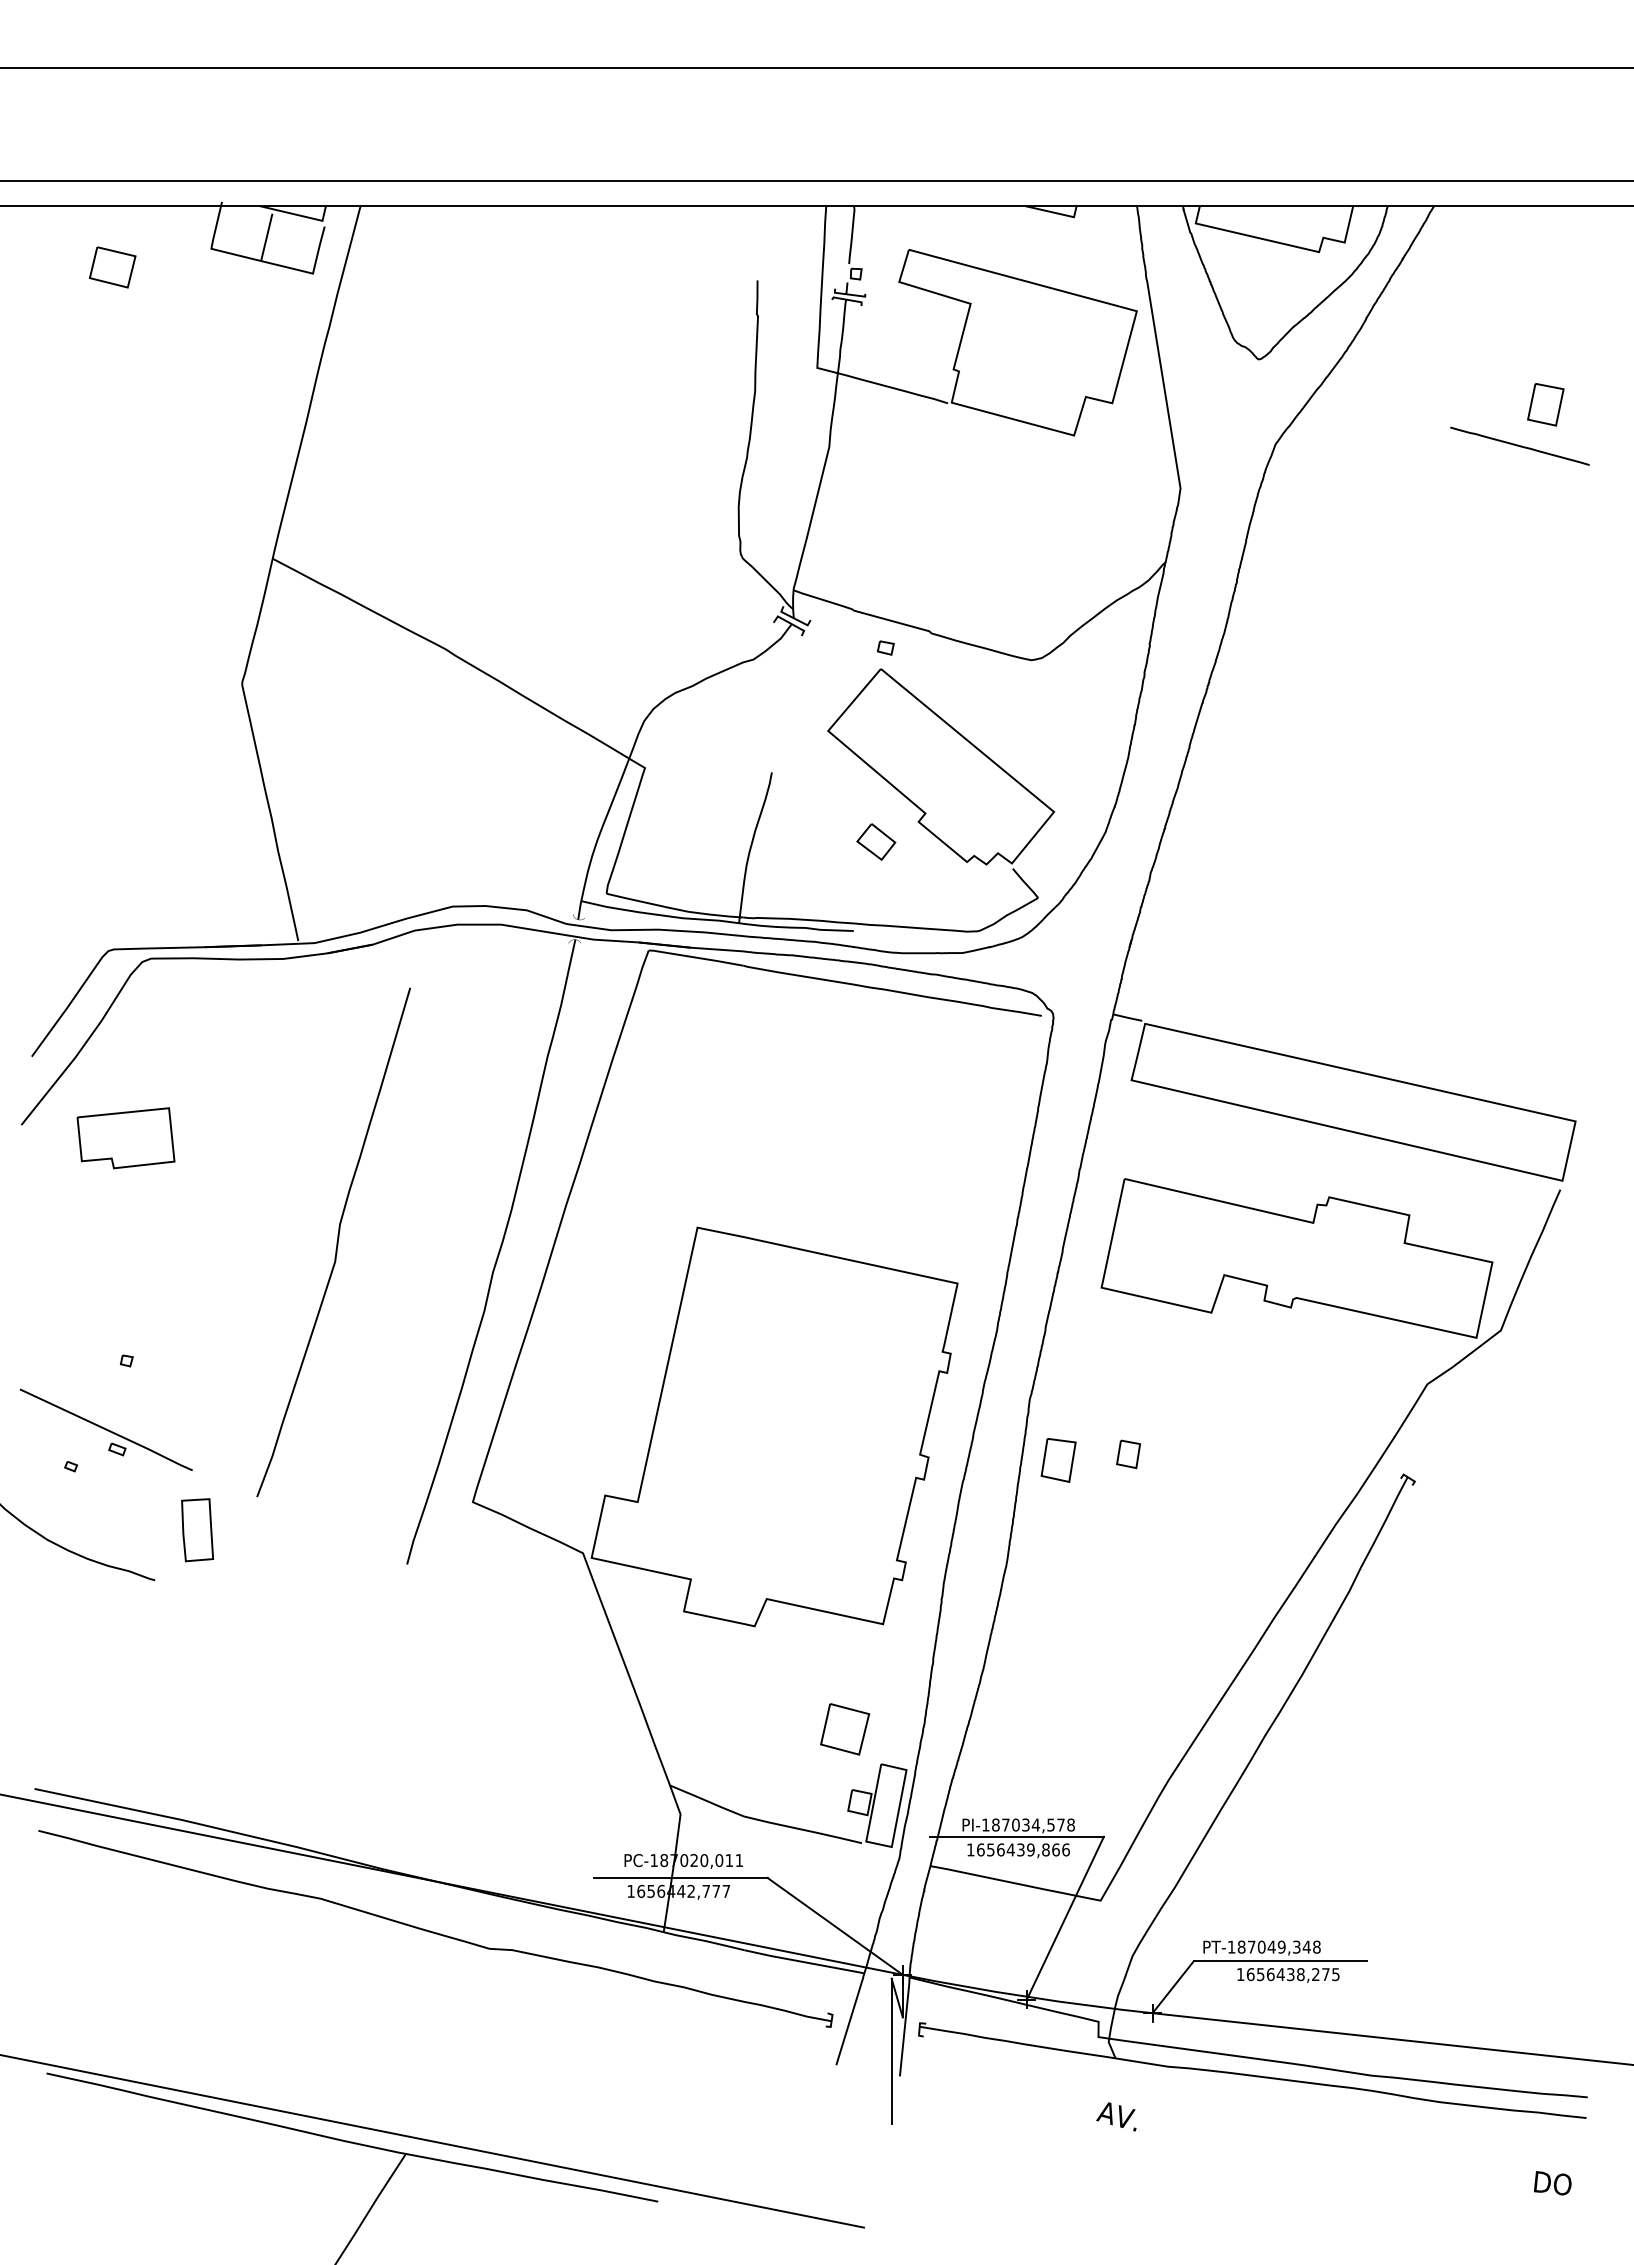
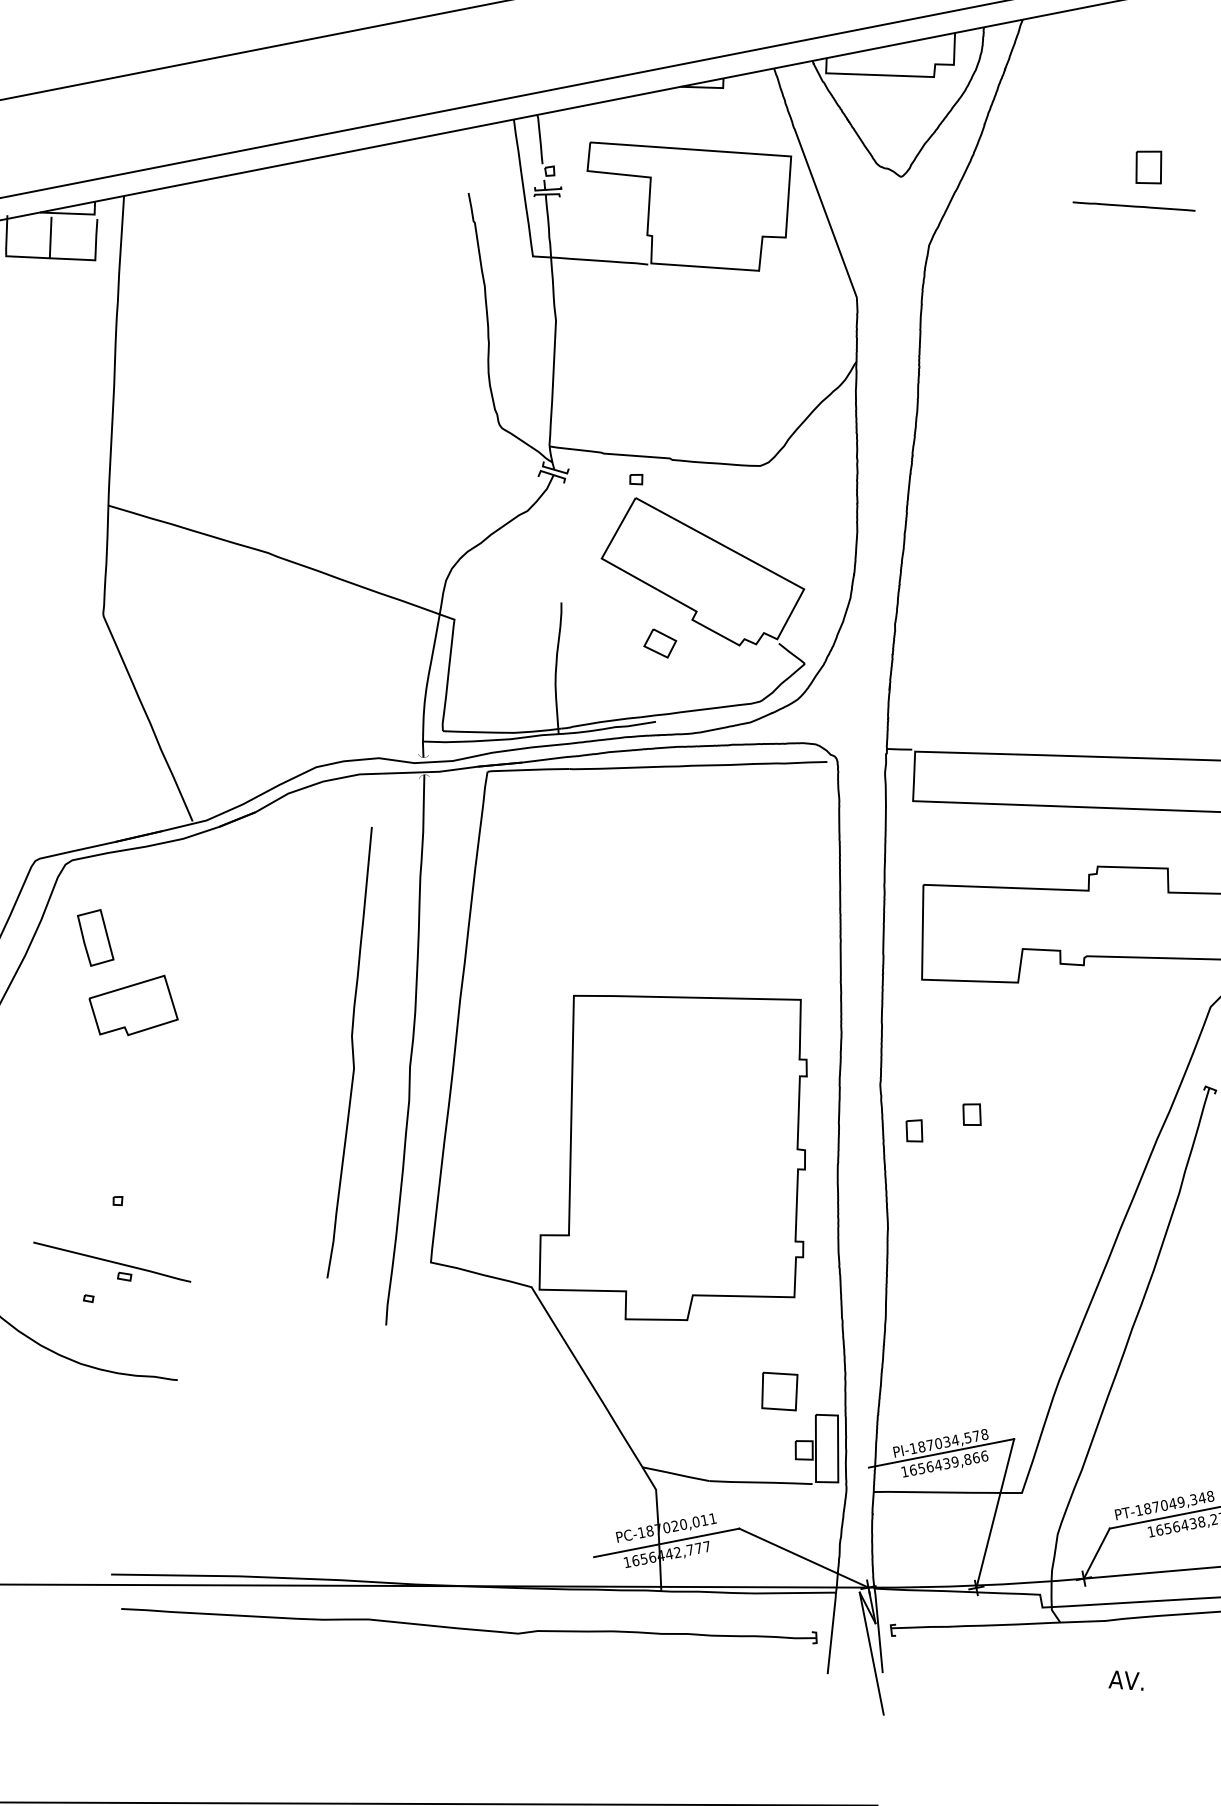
part: (125, 1138) -> (132, 1008), moved
curve: (336, 1242) -> (351, 1052), moved
part: (1058, 1460) -> (914, 1131), size x0.62
part: (197, 1530) -> (95, 938), moved
text: (1116, 2116) -> (1124, 1681), moved

